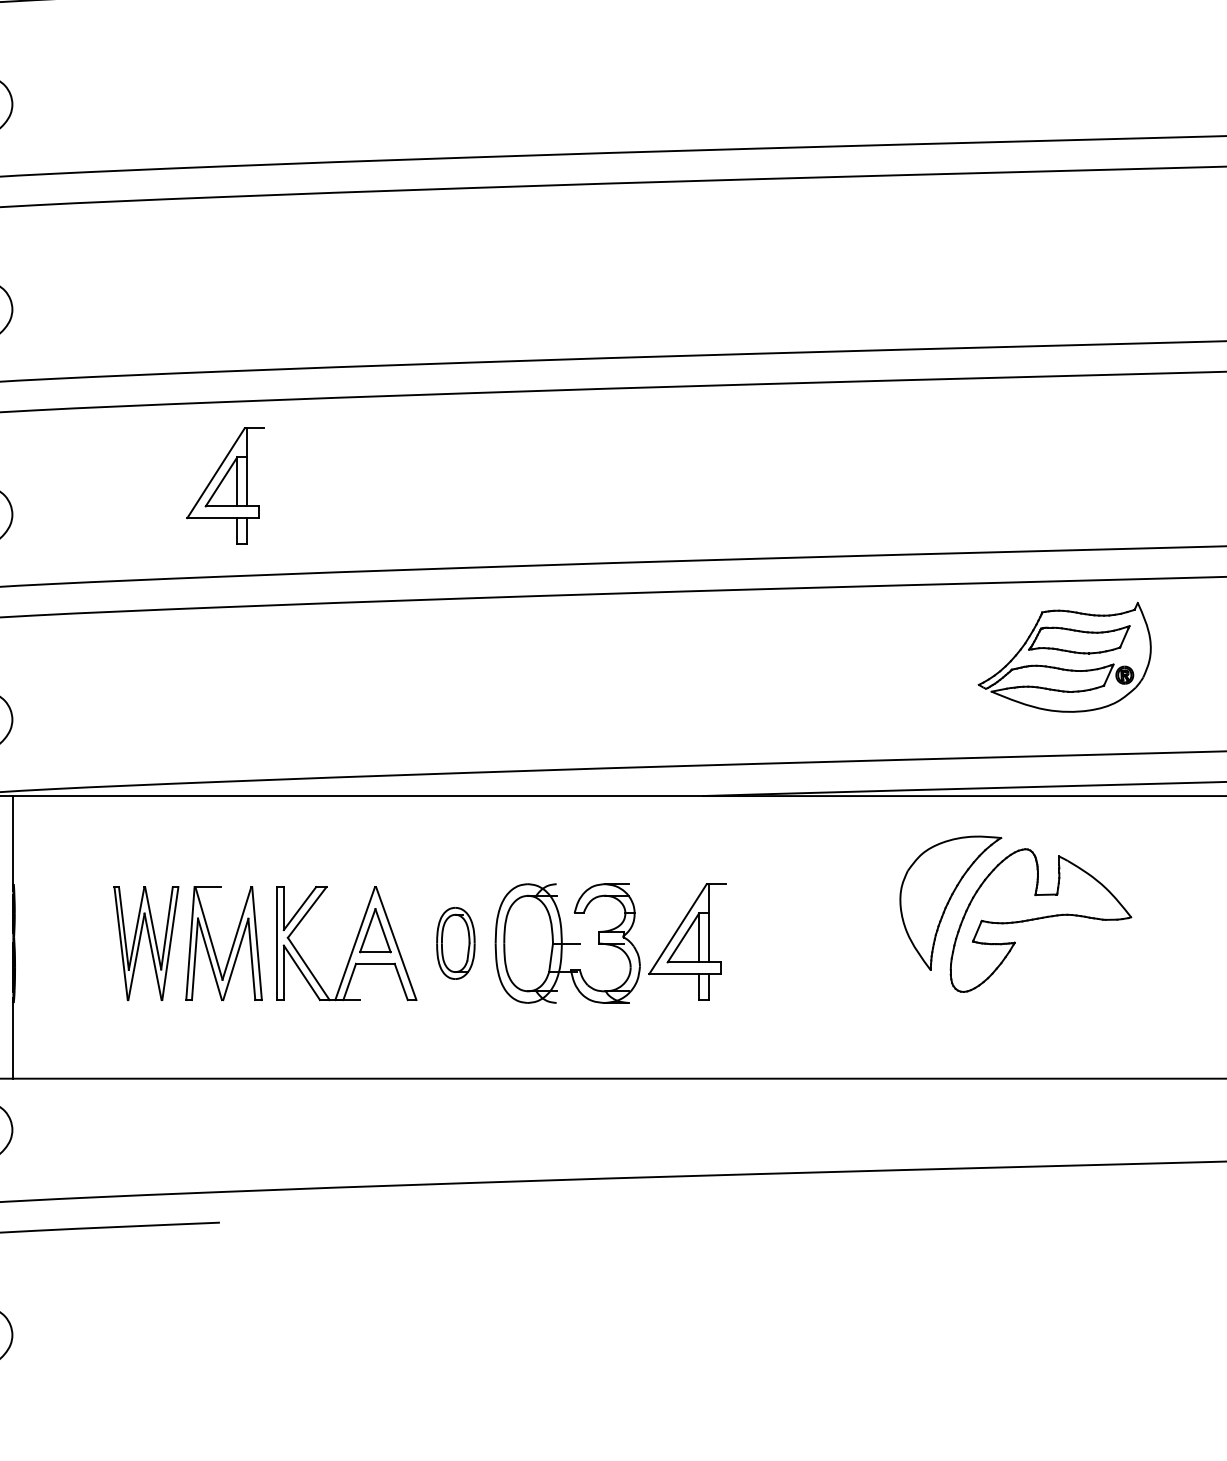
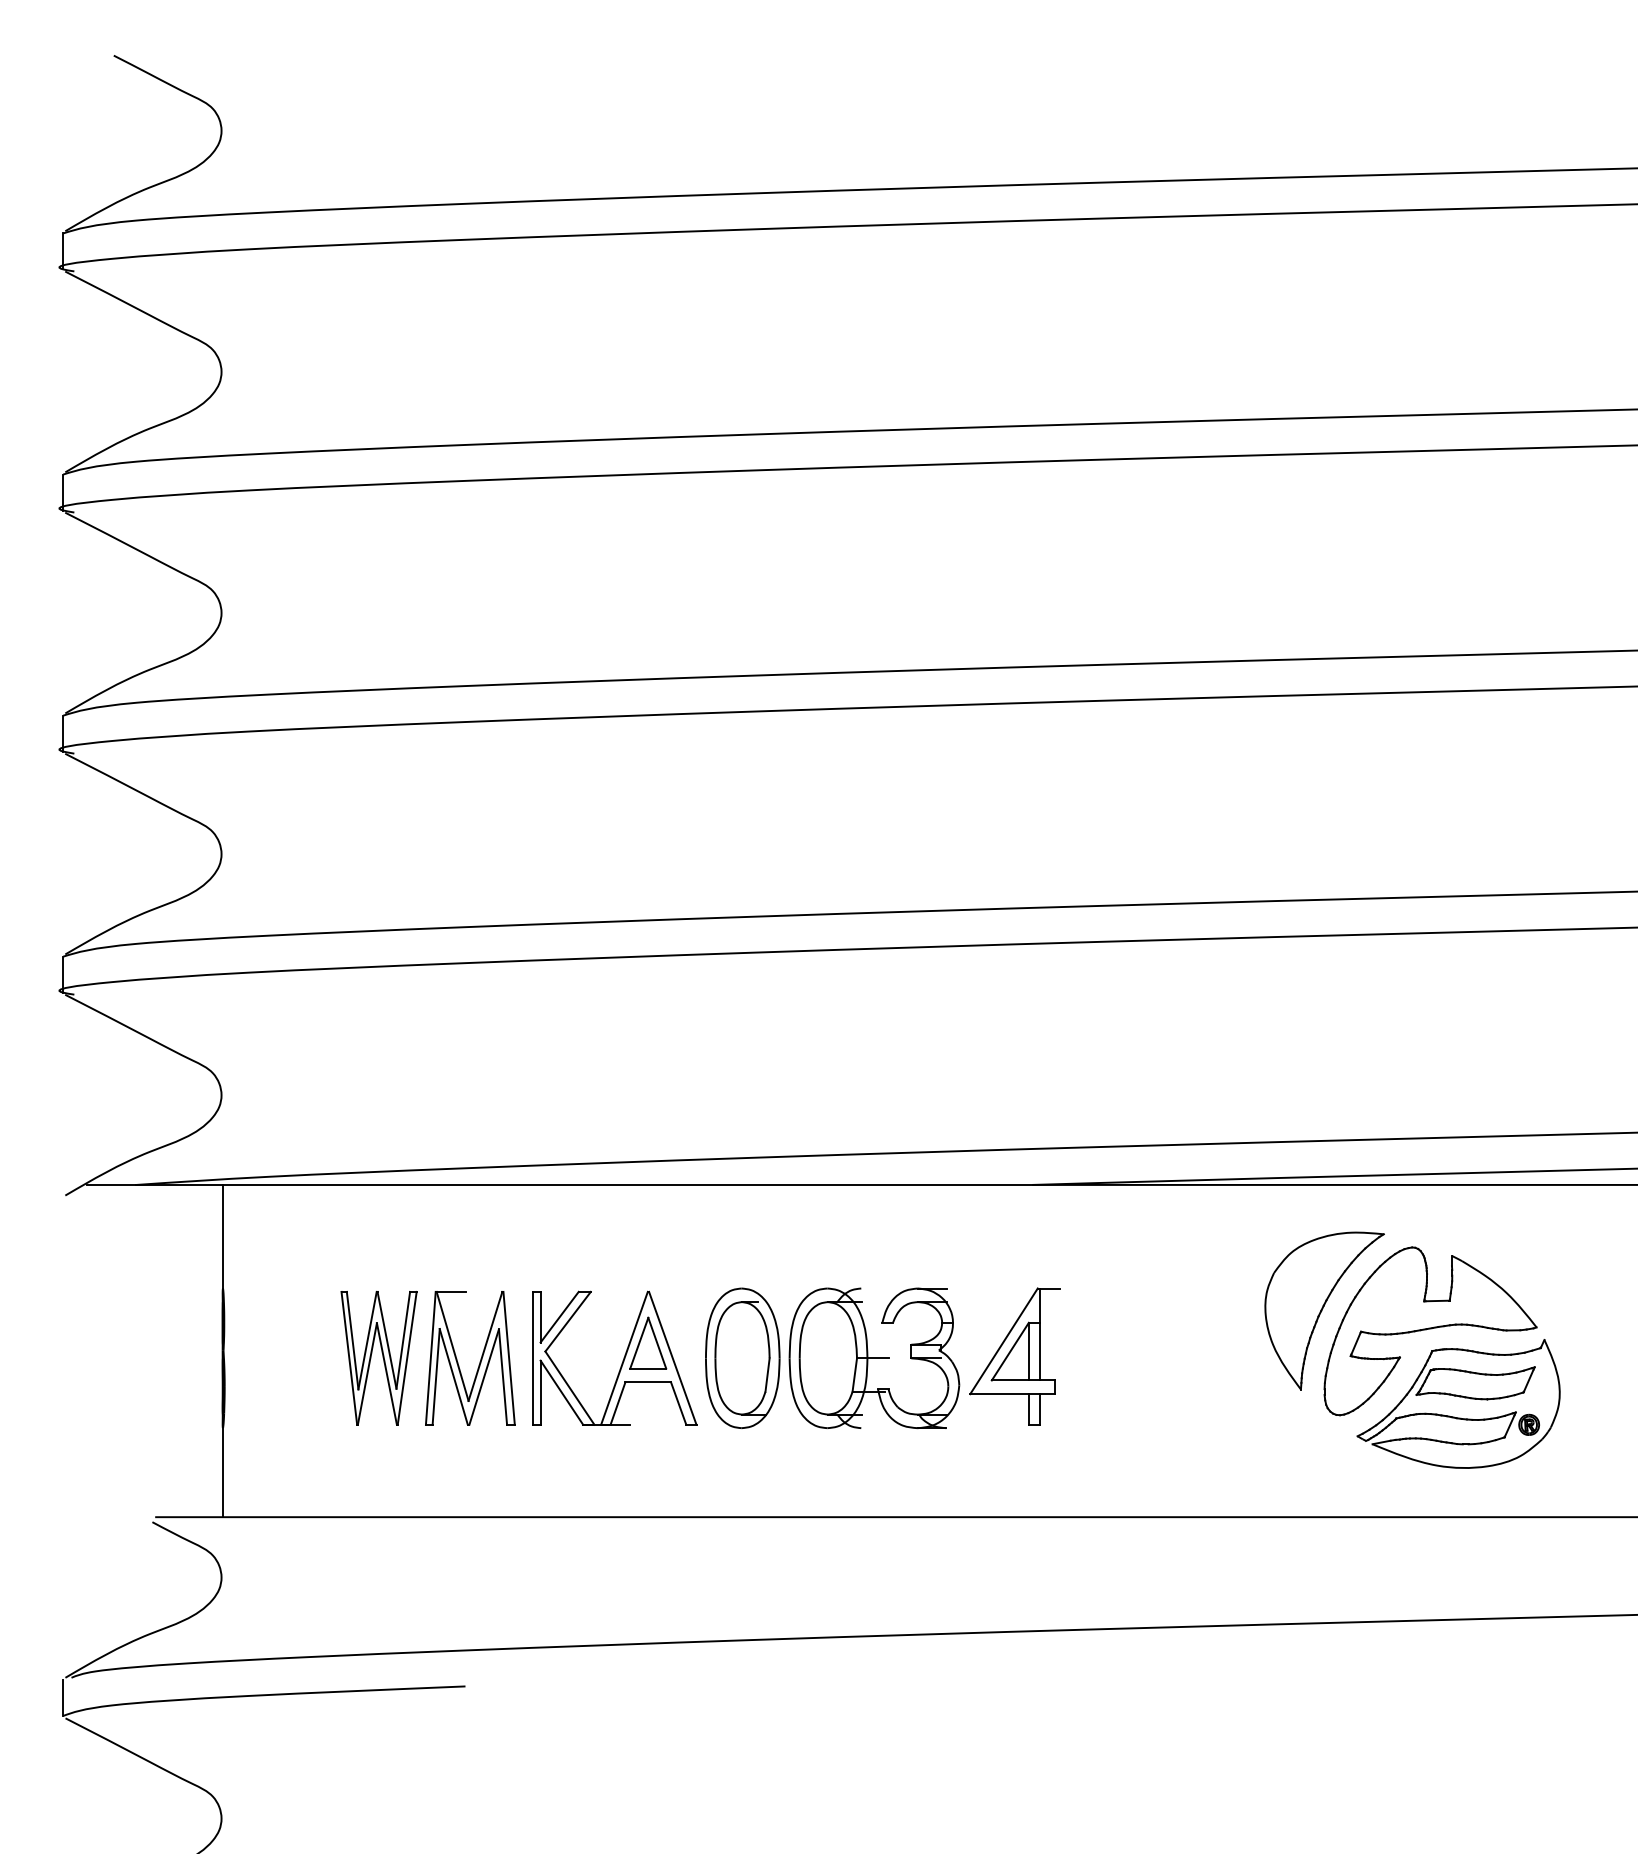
part: (225, 486) -> (471, 820), removed
part: (1064, 657) -> (1458, 1403), moved
part: (455, 942) -> (742, 1357), size x1.67

